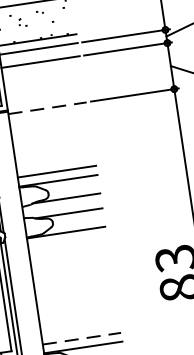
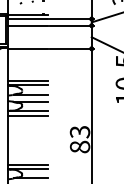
line: (48, 107) -> (28, 48), dashed -> solid
line: (66, 241) -> (27, 115), added
line: (82, 338) -> (28, 164), dashed -> solid

